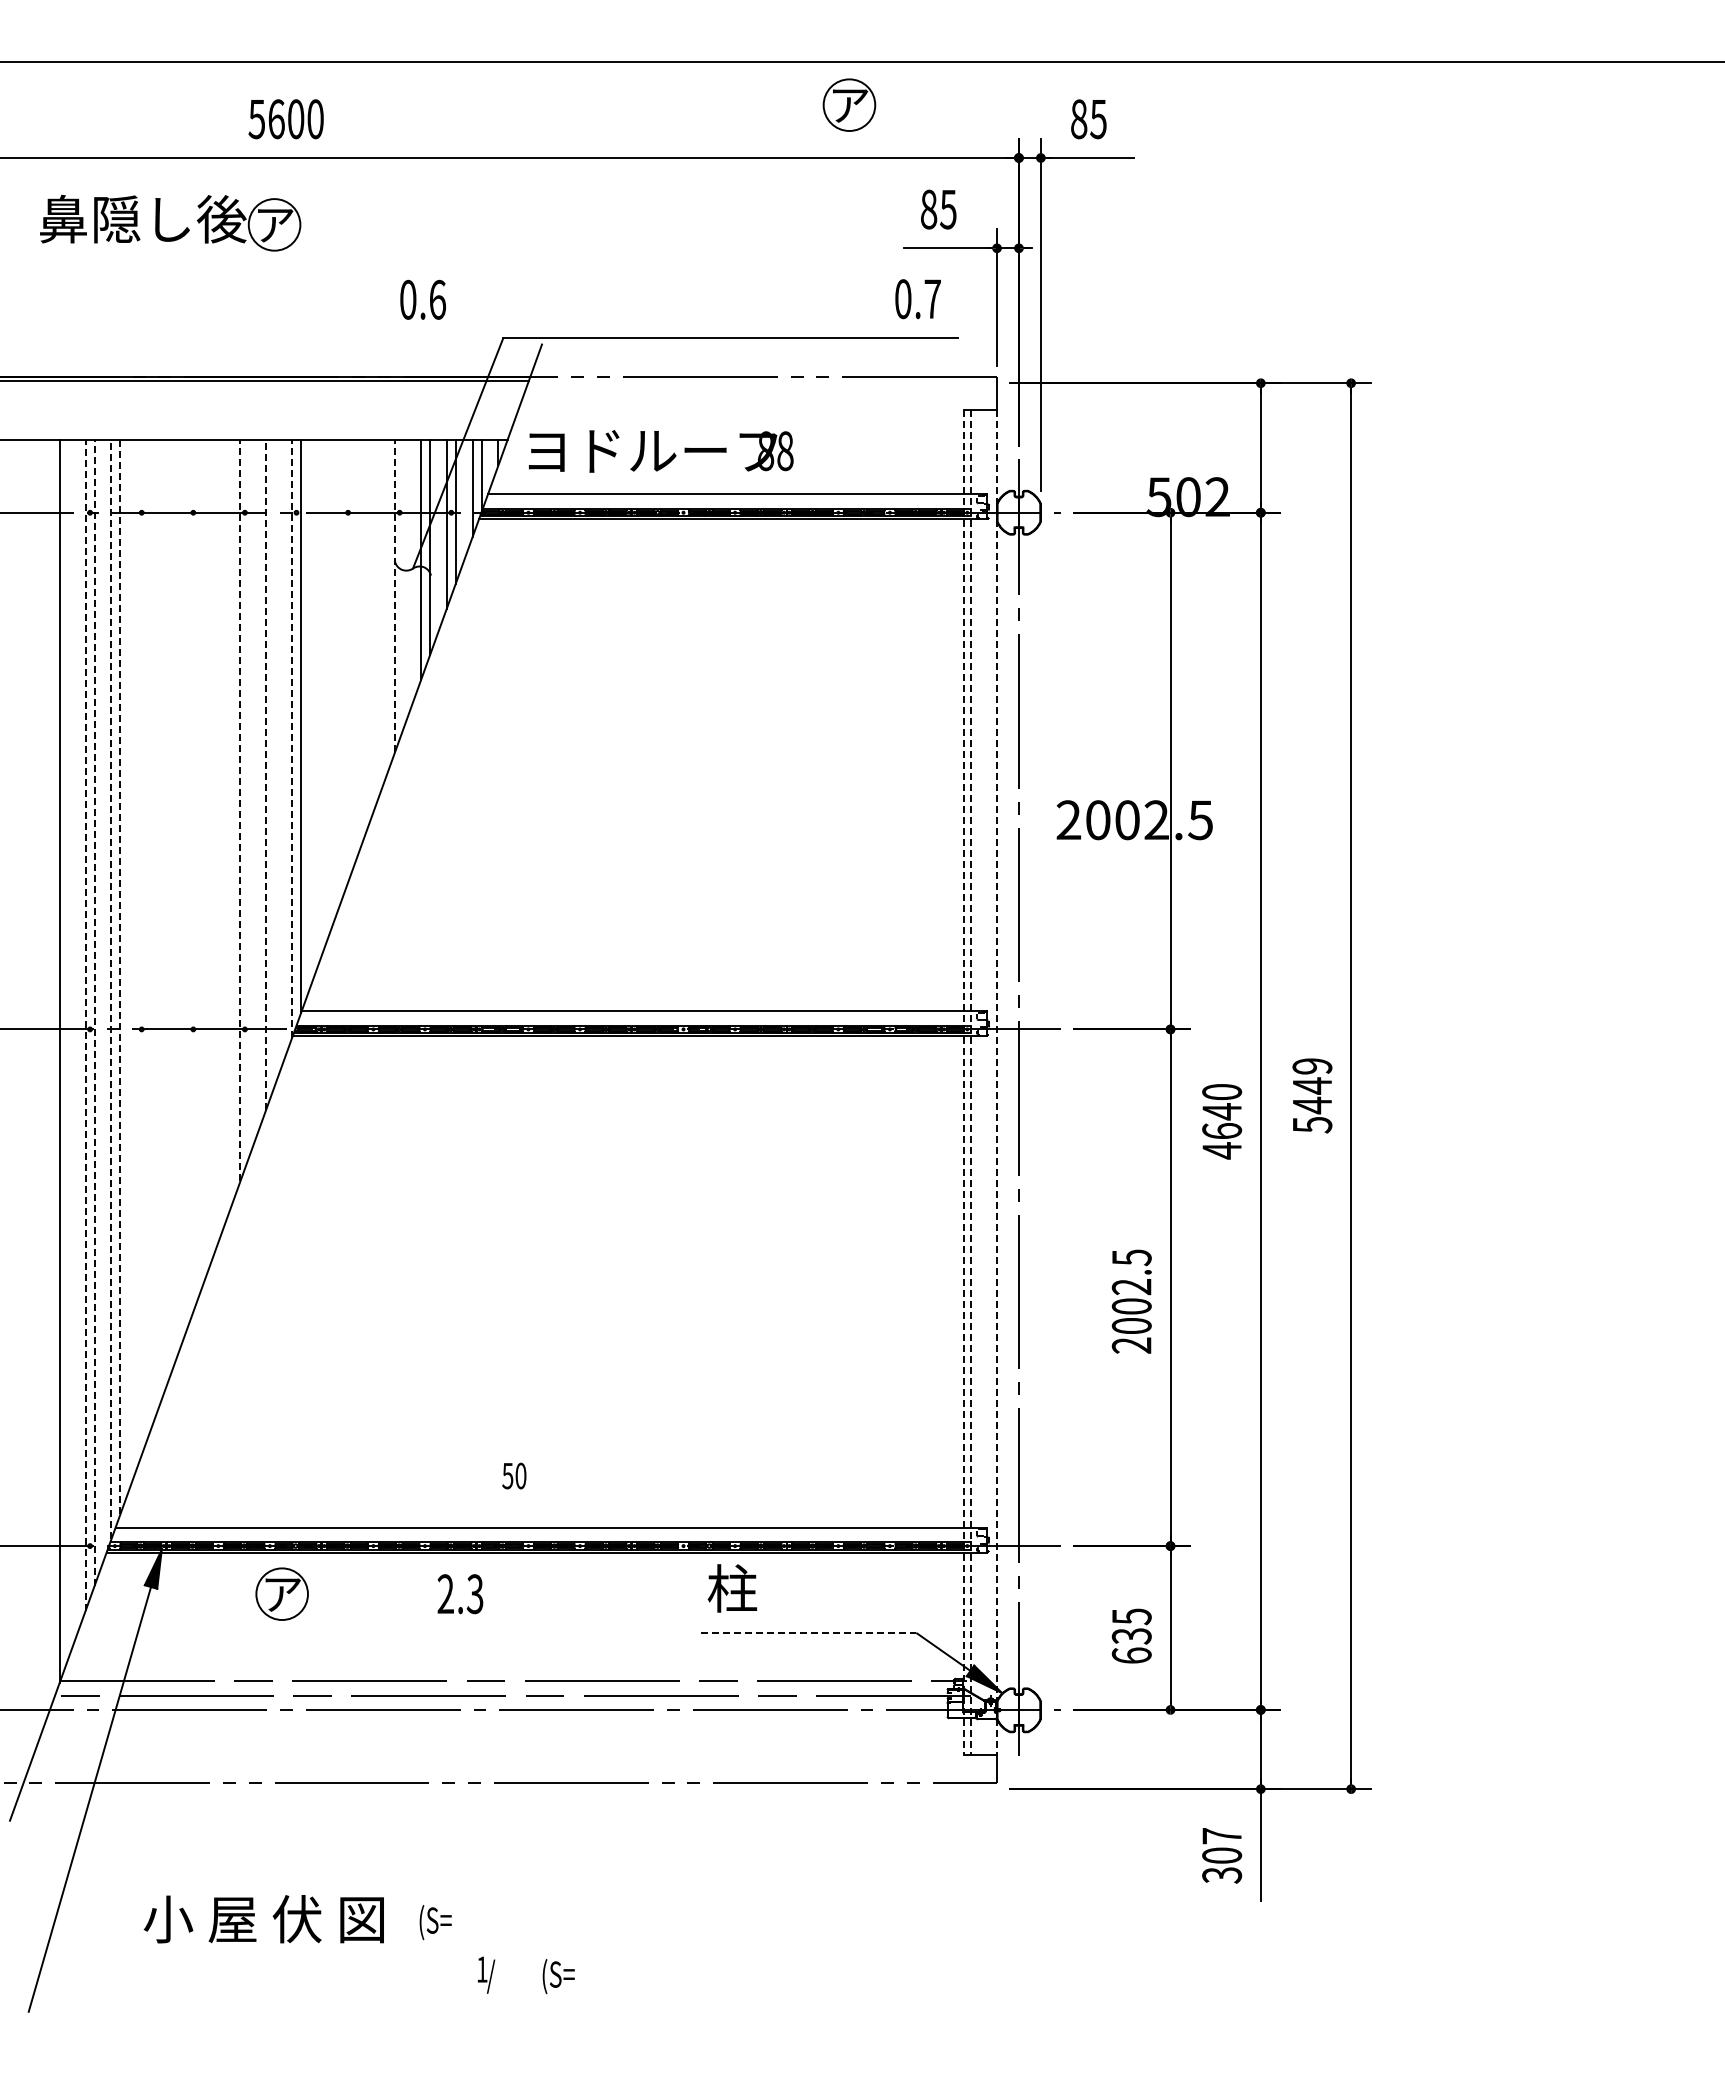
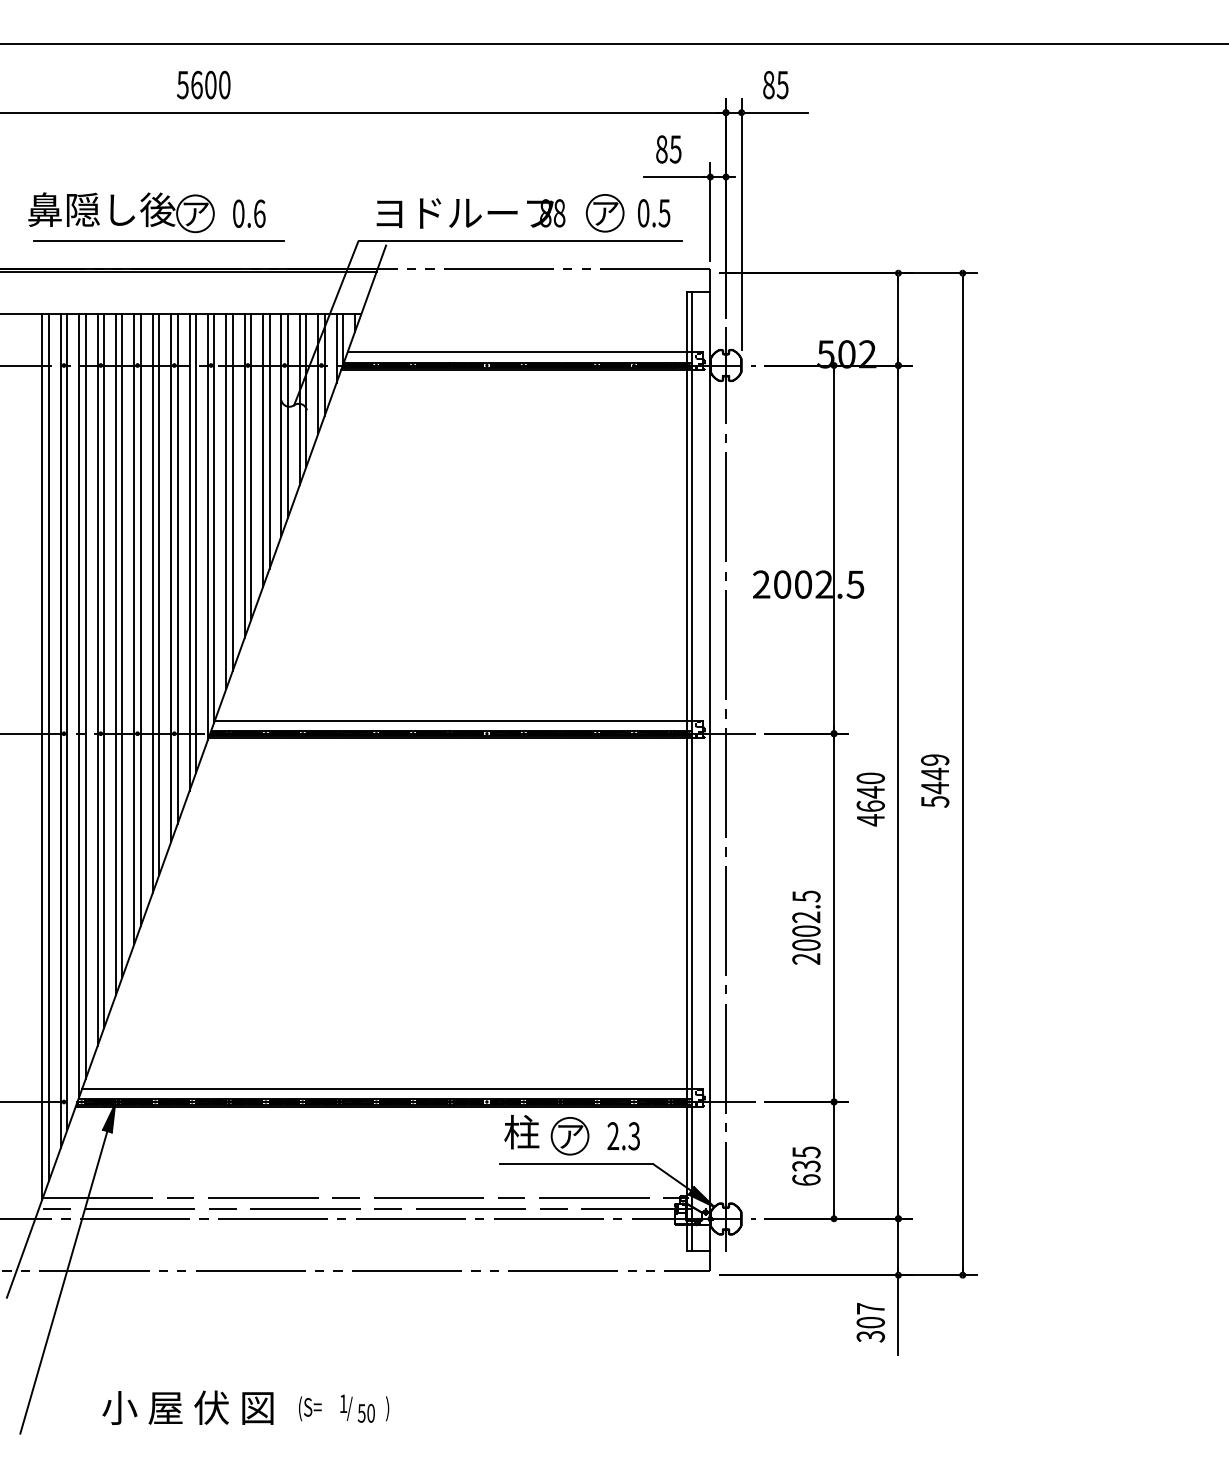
part: (849, 104) -> (605, 212), moved
part: (159, 222) -> (113, 212), moved
text: (422, 299) -> (248, 213), moved
text: (932, 299) -> (664, 213), 0.7 -> 0.5
line: (223, 338) -> (159, 241), added
text: (661, 451) -> (471, 213), moved
line: (404, 583) -> (288, 415), added
line: (395, 596) -> (281, 425), dashed -> solid
line: (378, 619) -> (269, 441), added
line: (369, 631) -> (263, 450), added
line: (352, 654) -> (251, 466), added
line: (343, 667) -> (244, 475), added
line: (326, 690) -> (232, 492), added
line: (317, 703) -> (226, 501), added
line: (292, 739) -> (208, 527), dashed -> solid
line: (275, 762) -> (196, 543), added
line: (266, 775) -> (189, 552), dashed -> solid
line: (249, 798) -> (177, 569), added
line: (240, 810) -> (171, 577), dashed -> solid
line: (223, 833) -> (159, 594), added
line: (214, 846) -> (152, 603), added
line: (197, 869) -> (140, 619), added
line: (188, 882) -> (134, 629), added
line: (172, 905) -> (122, 645), added
line: (163, 918) -> (116, 654), added
line: (146, 941) -> (104, 671), added
line: (137, 953) -> (97, 679), added
line: (120, 976) -> (85, 696), dashed -> solid
line: (111, 989) -> (79, 705), dashed -> solid
line: (94, 1013) -> (67, 722), dashed -> solid
line: (85, 1025) -> (60, 730), dashed -> solid
line: (68, 1048) -> (48, 747), added
line: (963, 1082) -> (686, 771), dashed -> solid
line: (971, 1082) -> (692, 771), dashed -> solid
line: (997, 1082) -> (710, 771), dashed -> solid
text: (514, 1475) -> (366, 1413), moved
part: (281, 1593) -> (569, 1135), moved
text: (460, 1594) -> (623, 1136), moved
line: (809, 1632) -> (576, 1163), dashed -> solid
text: (263, 1919) -> (187, 1408), moved
text: (435, 1922) -> (310, 1408), moved
text: (557, 1976) -> (397, 1408), (S= -> )

